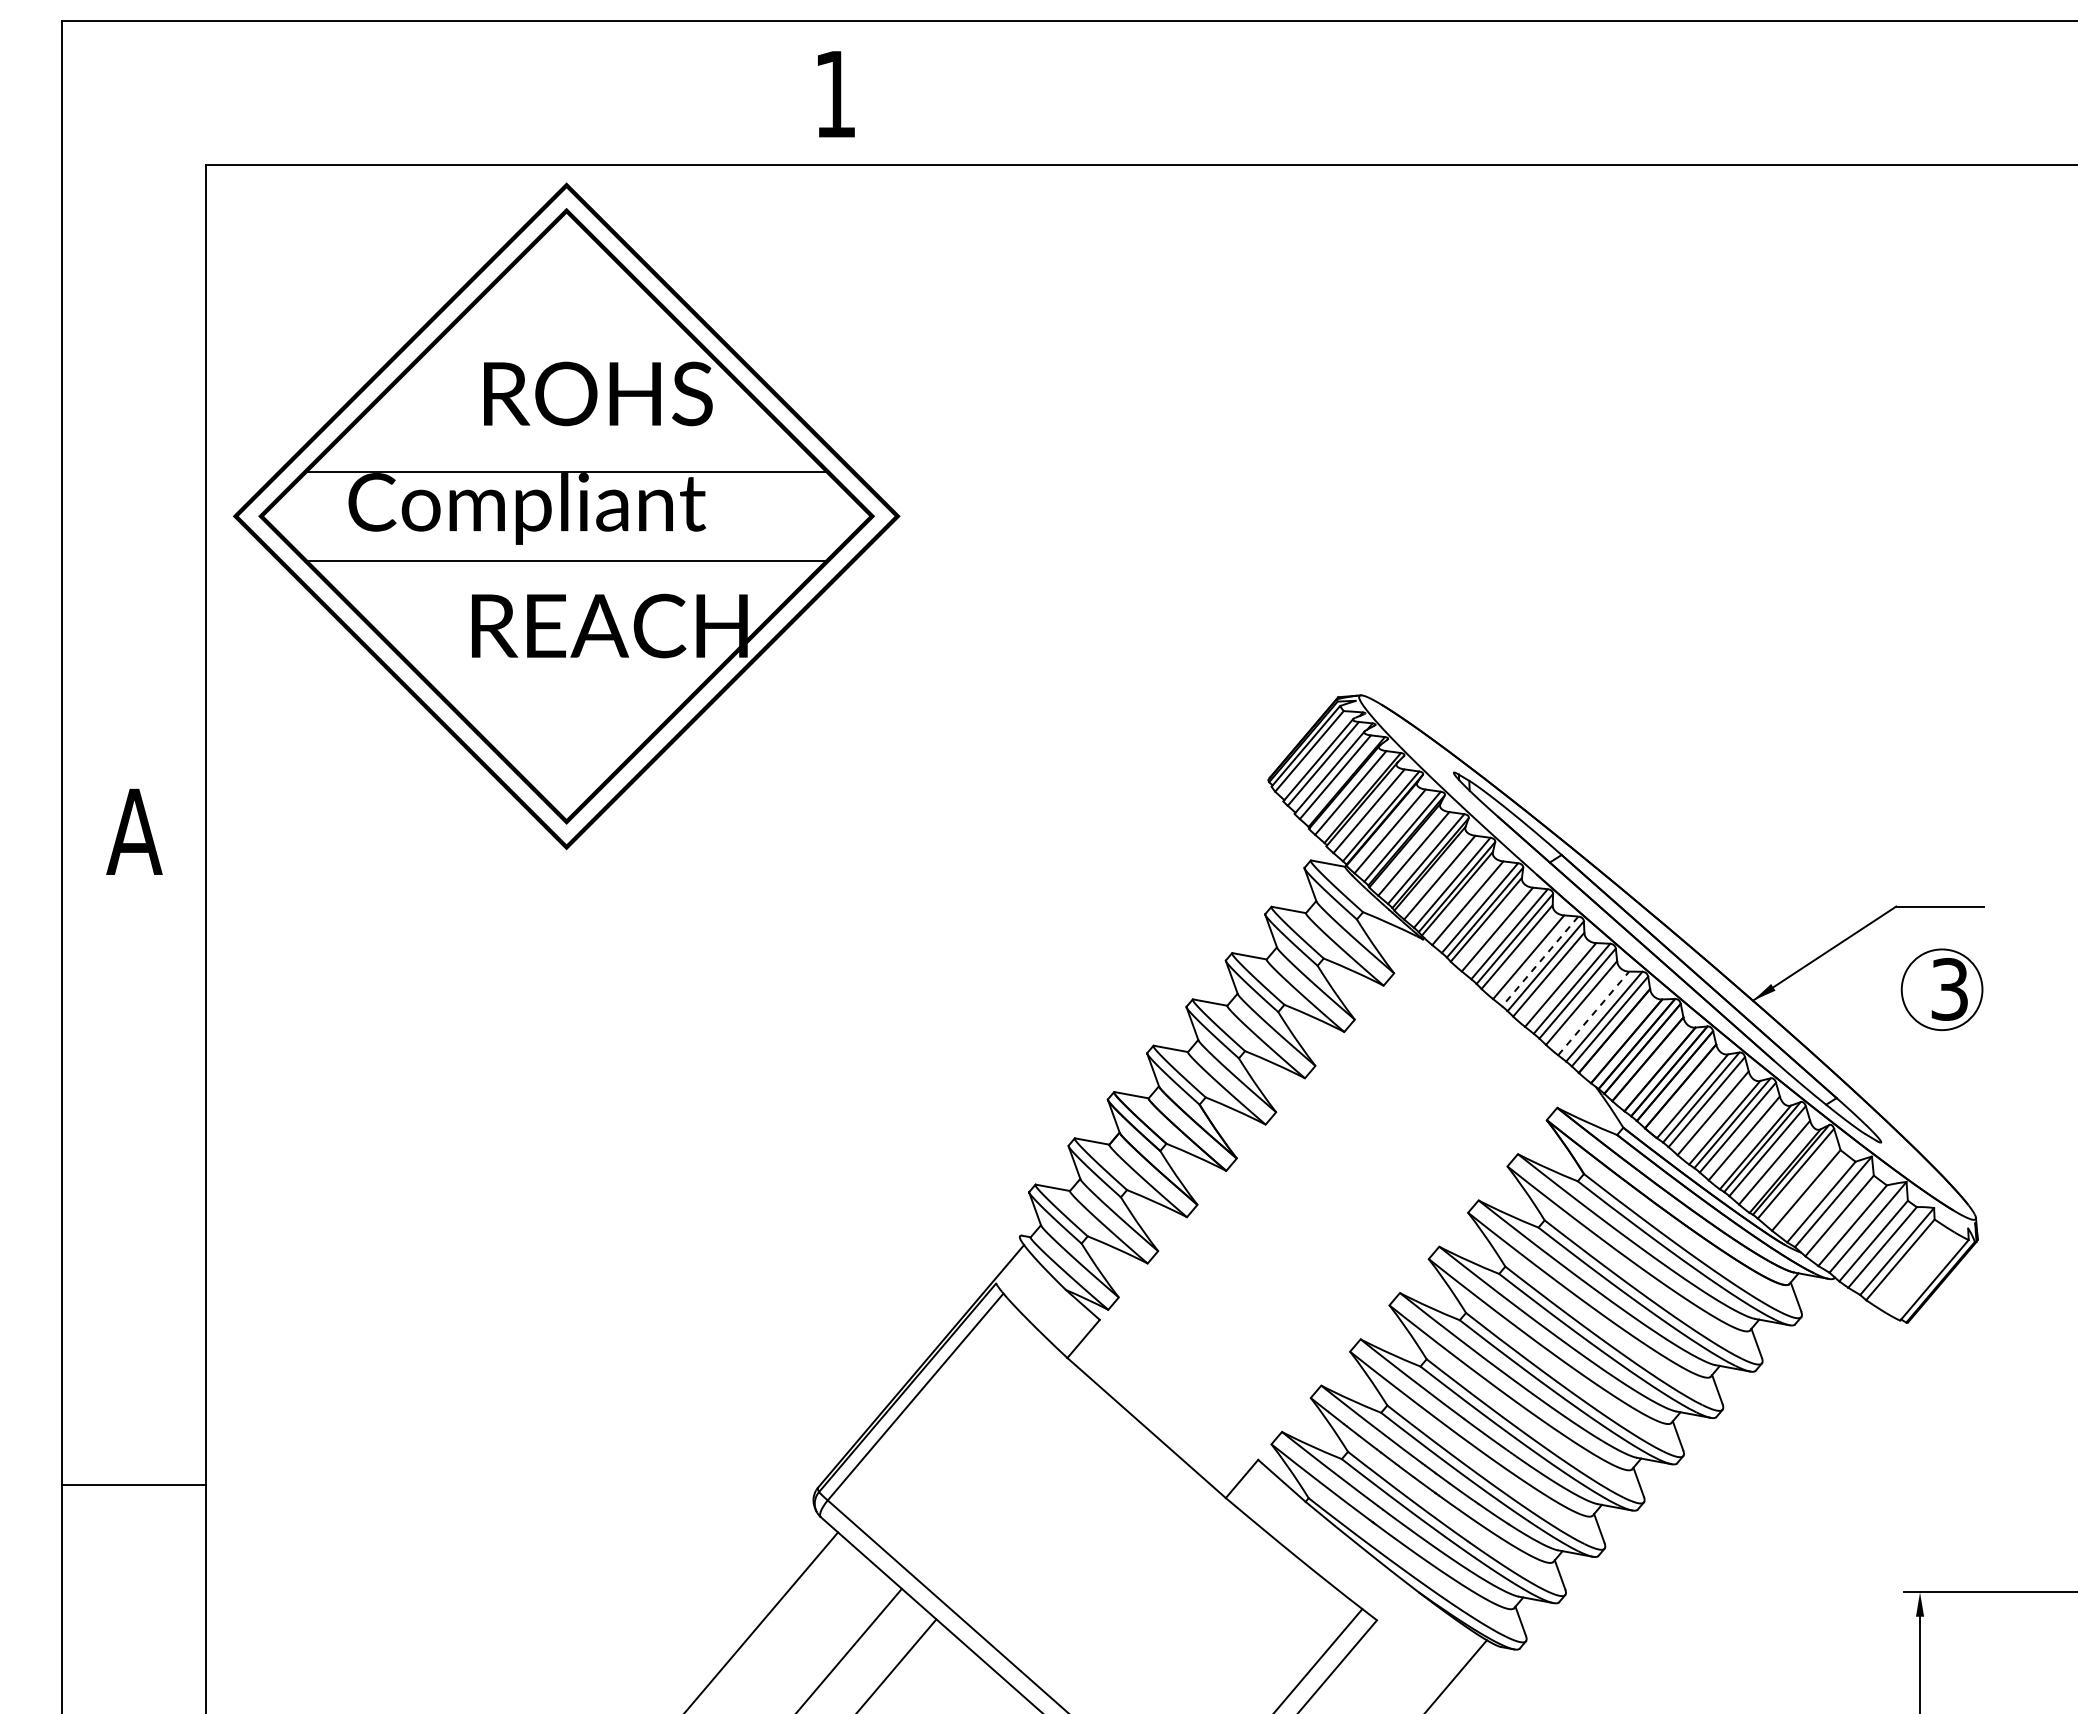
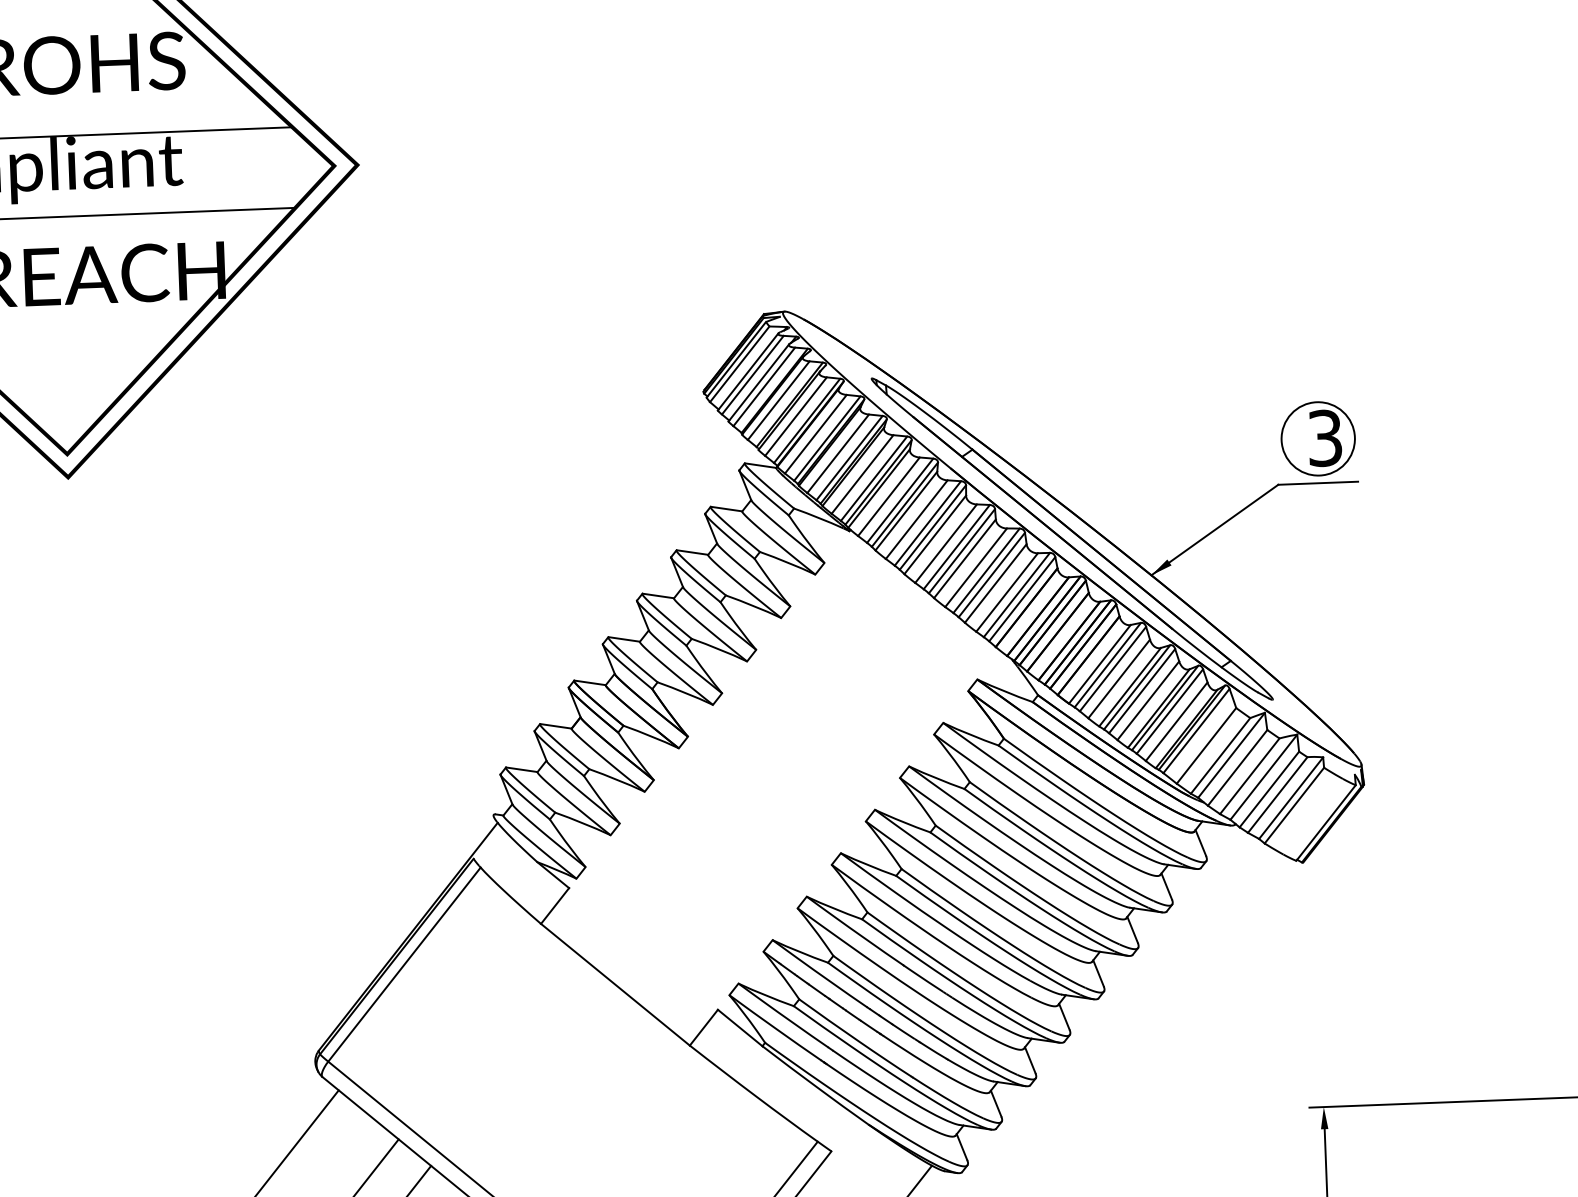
line: (1540, 961) -> (956, 547), dashed -> solid
part: (1941, 989) -> (1317, 438), moved
line: (1593, 1013) -> (1006, 592), dashed -> solid

